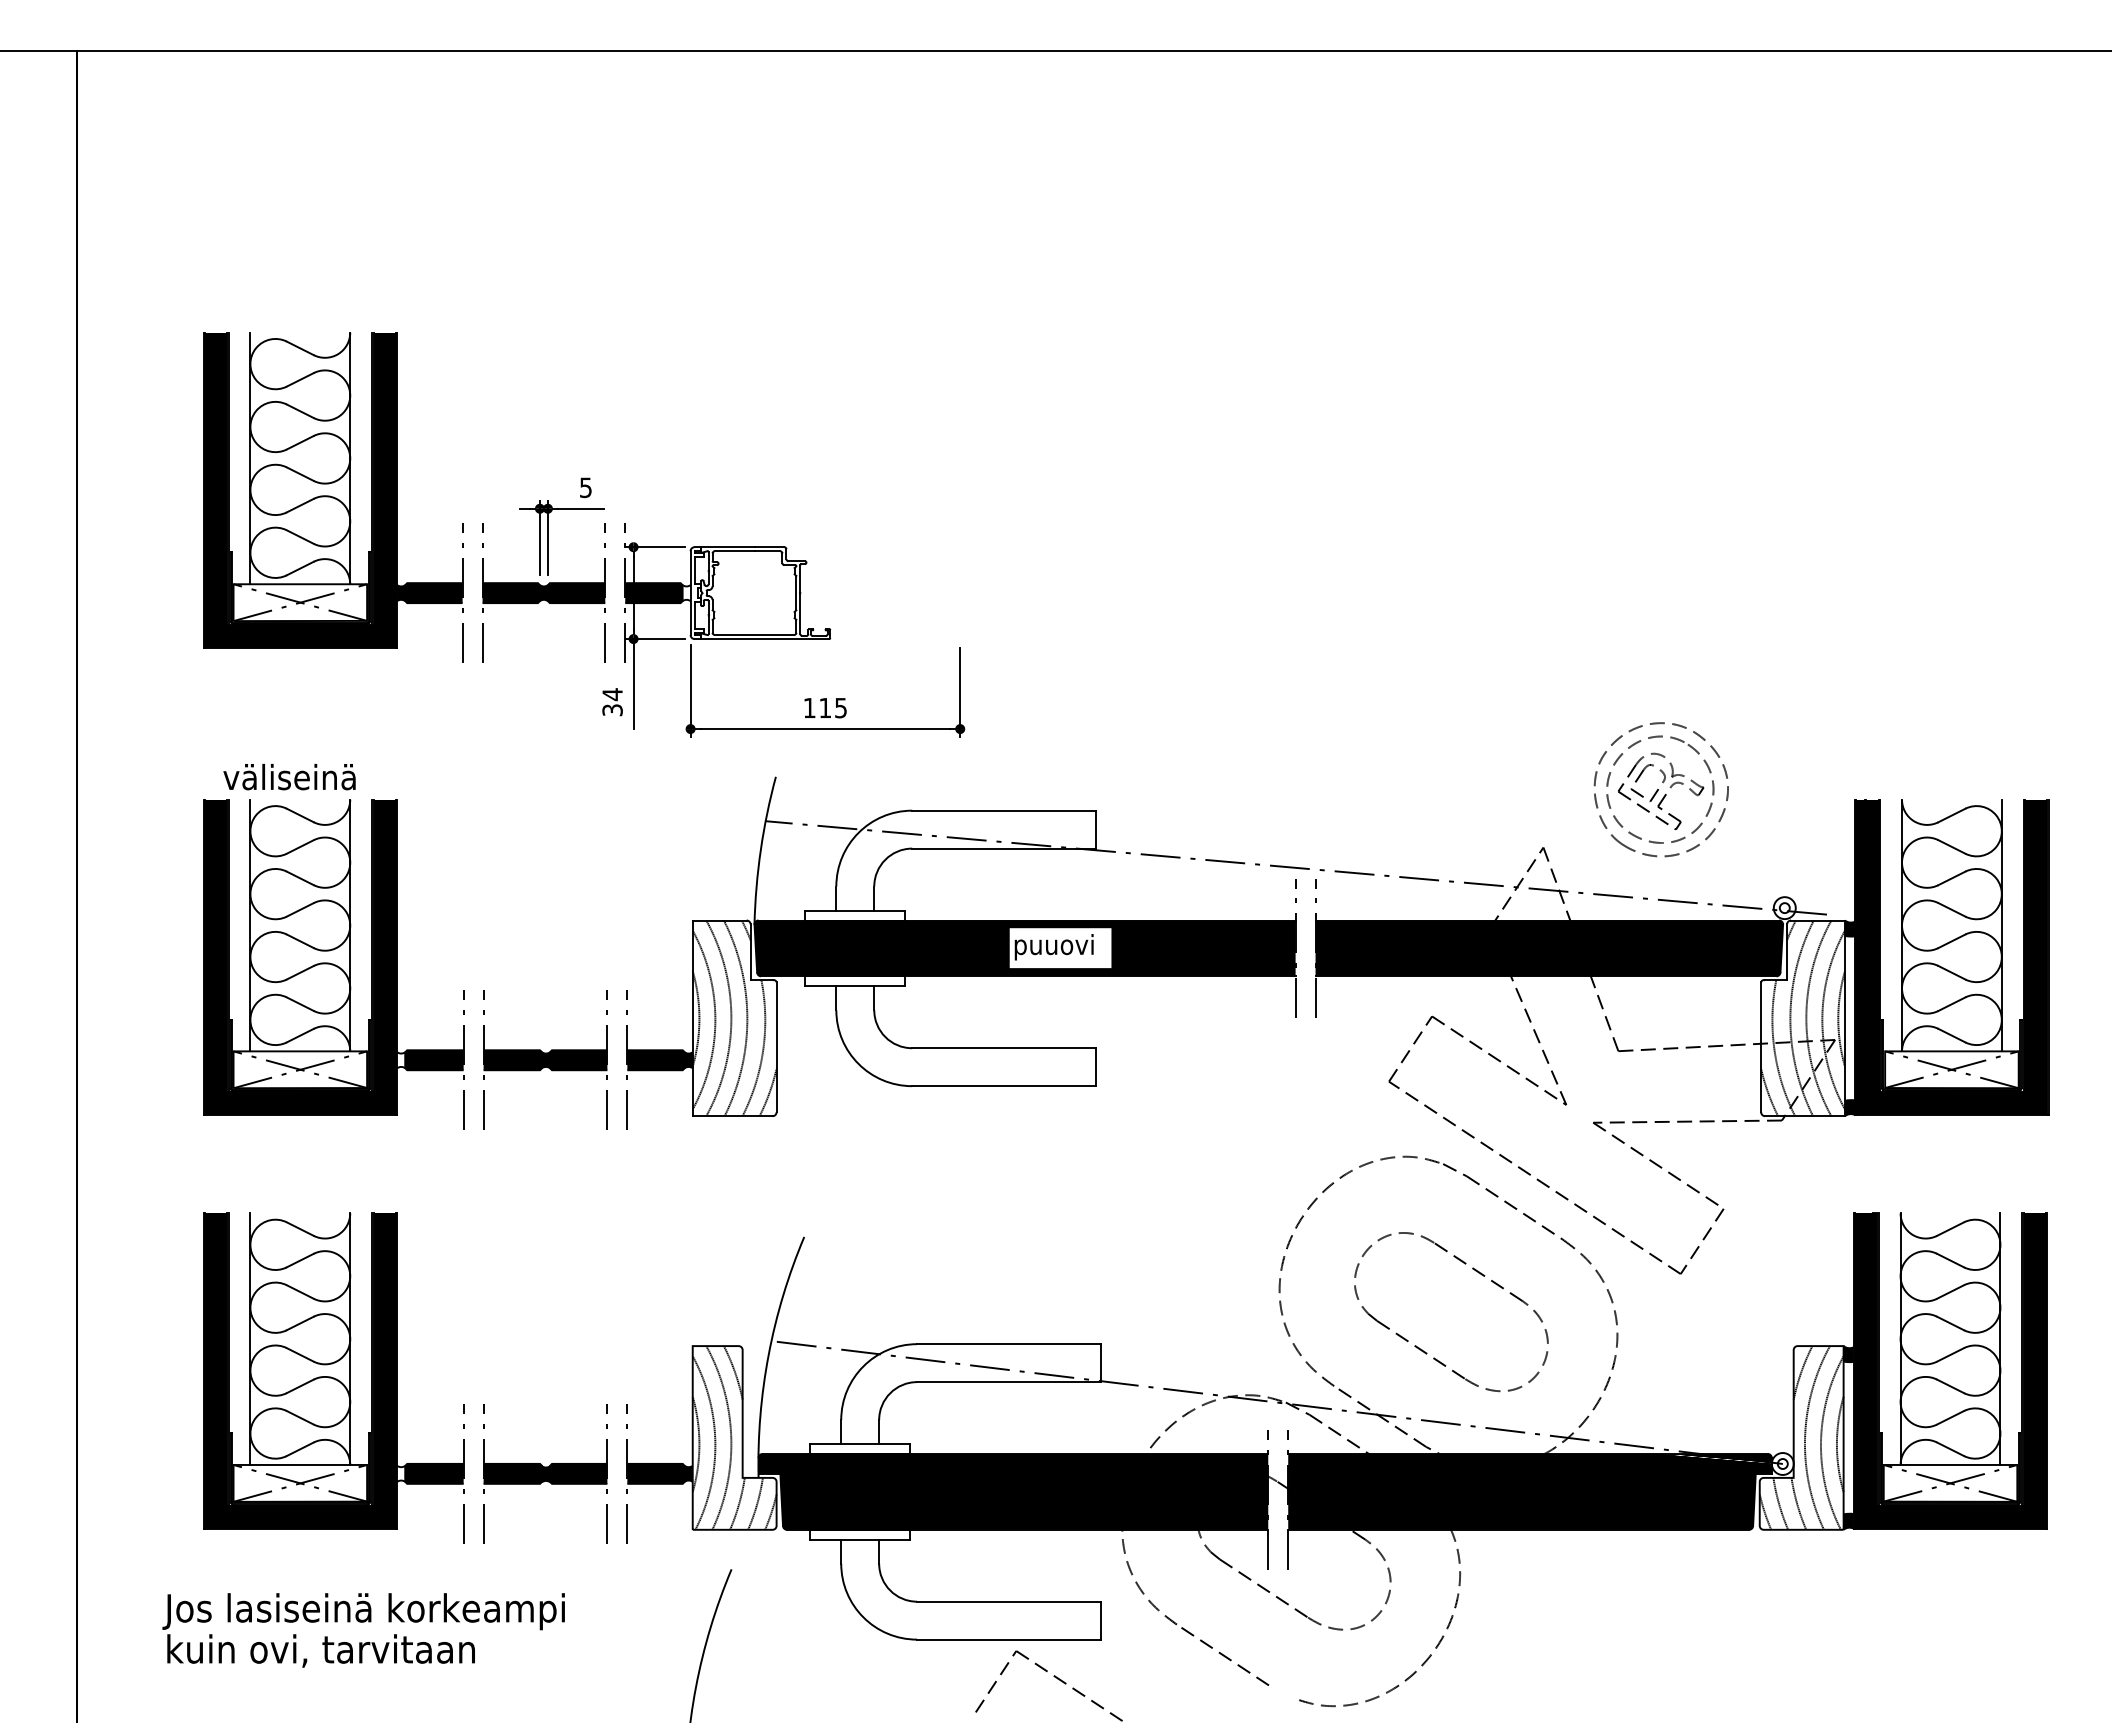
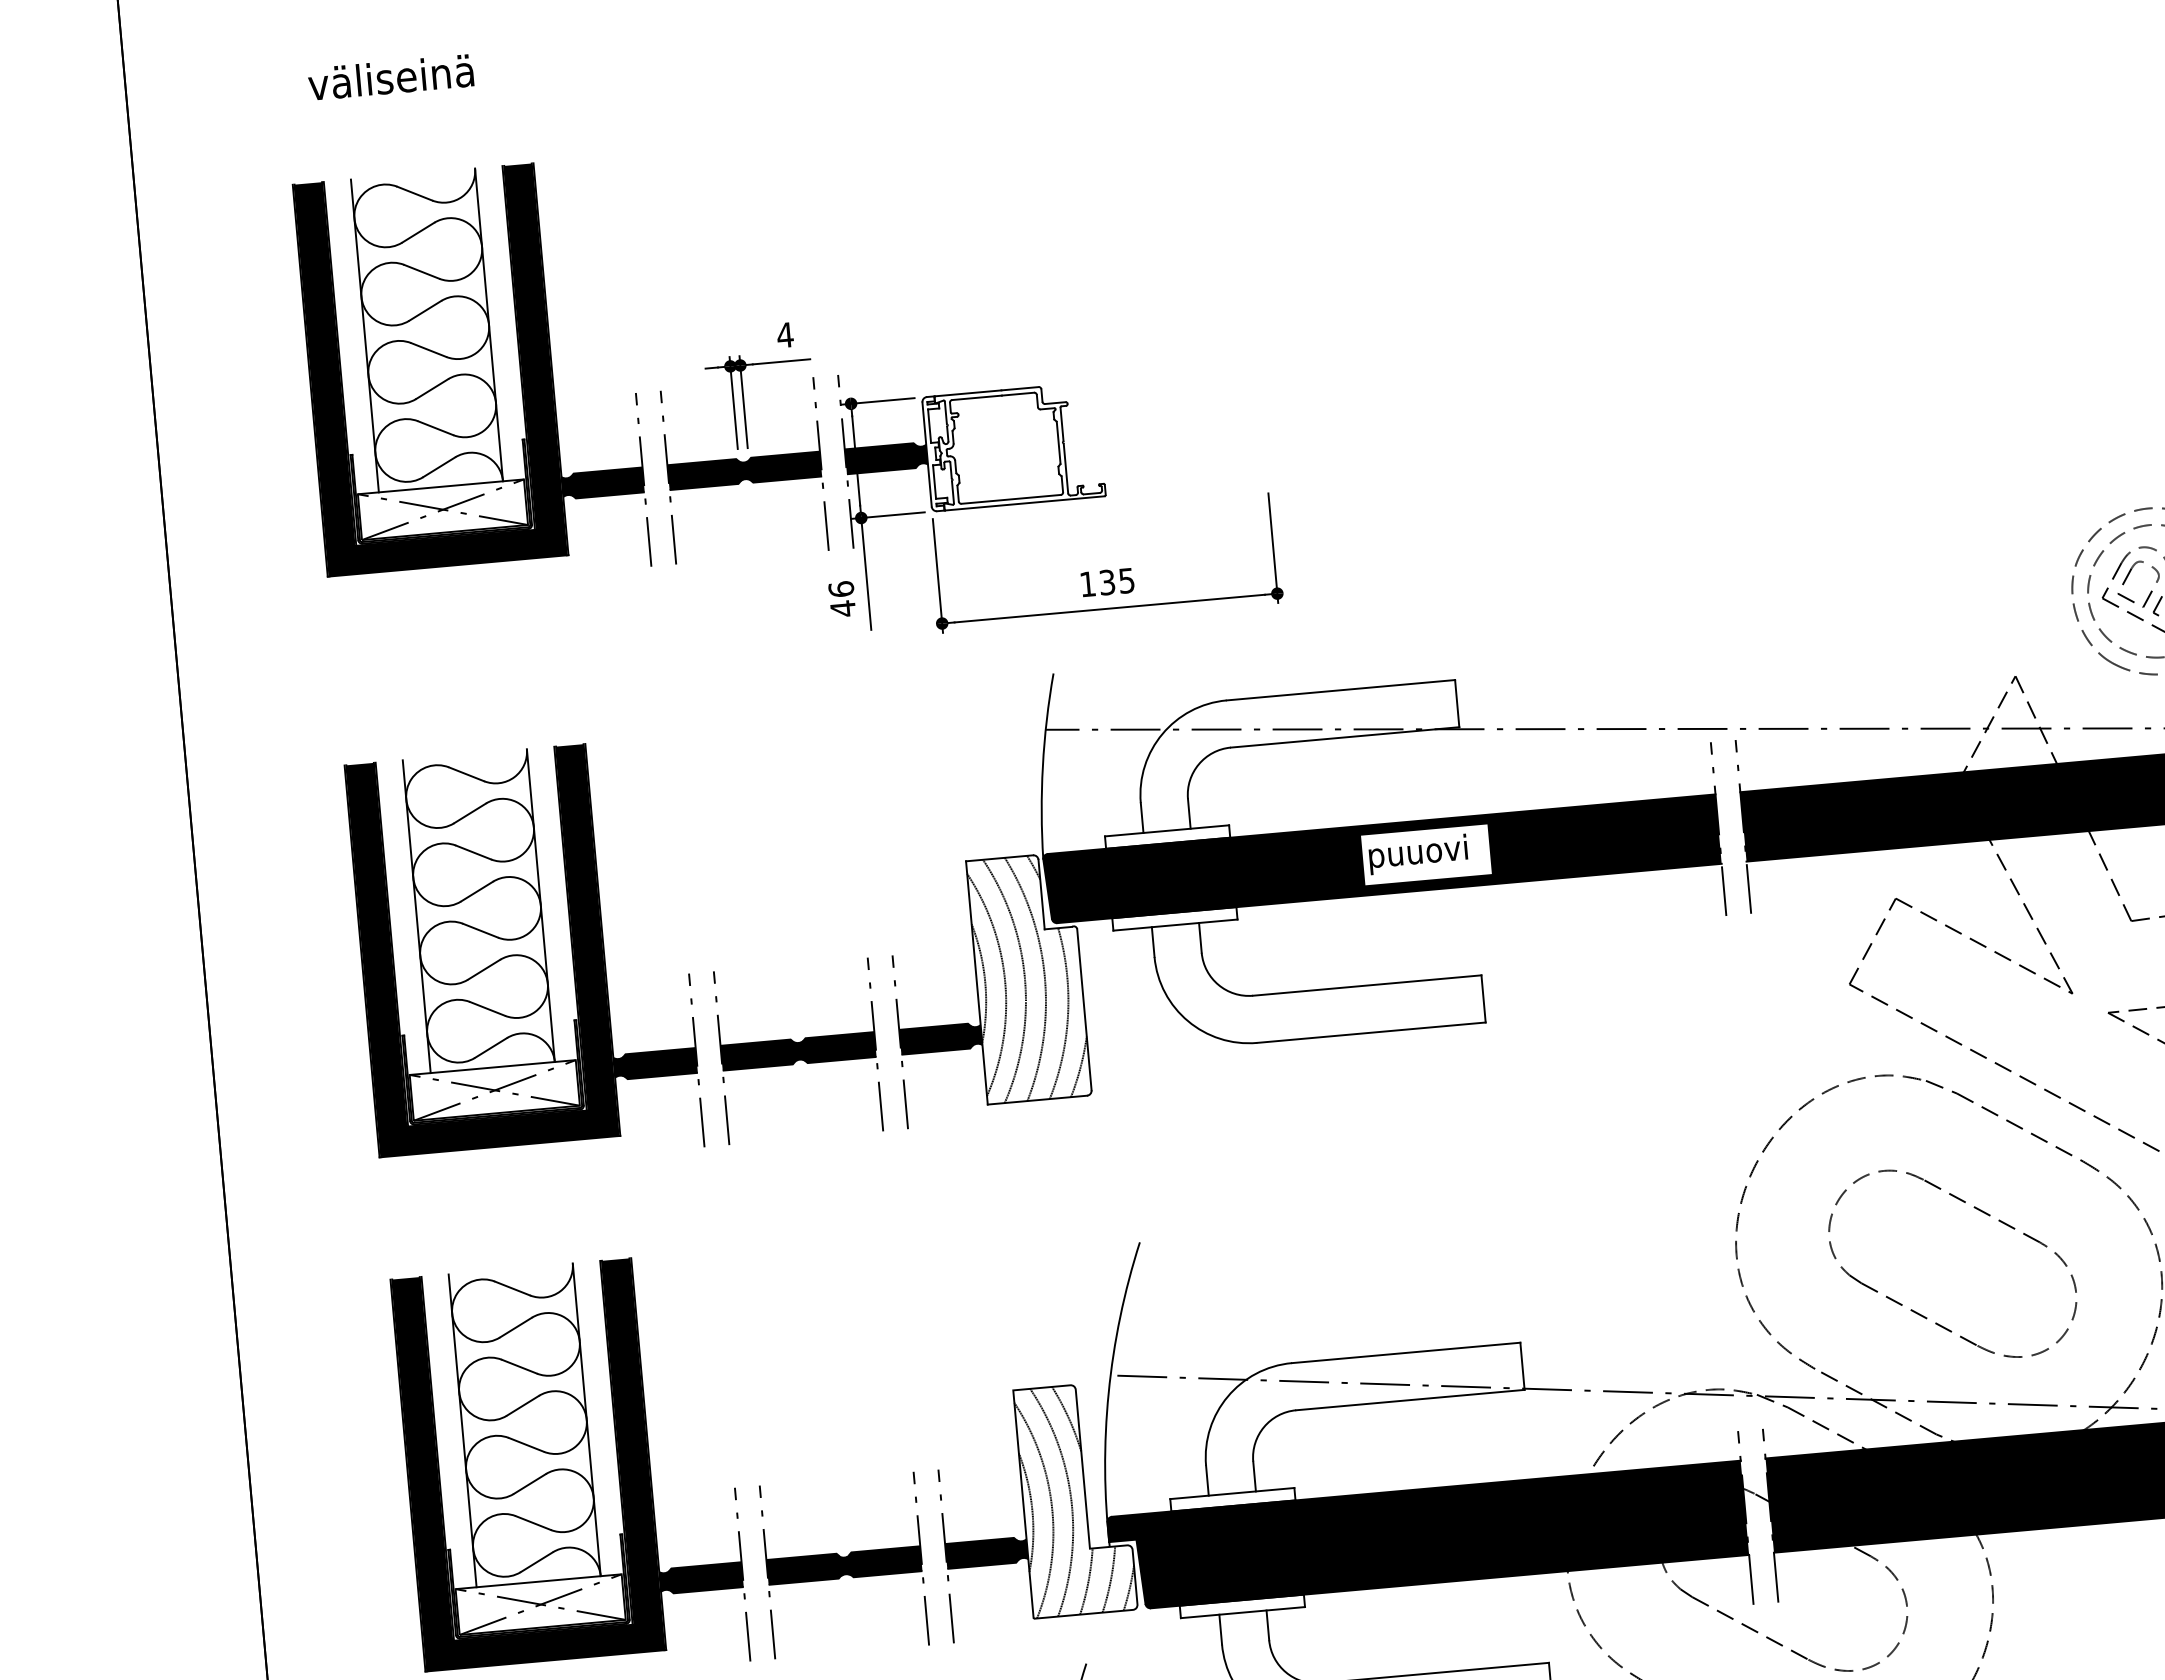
text: (585, 487) -> (784, 334), 5 -> 4
fill: (686, 593) -> (922, 455), added
text: (612, 702) -> (842, 599), 34 -> 46
text: (825, 707) -> (1107, 581), 115 -> 135
text: (289, 777) -> (390, 78), moved
fill: (401, 1060) -> (619, 1067), added
fill: (401, 1473) -> (665, 1581), added

